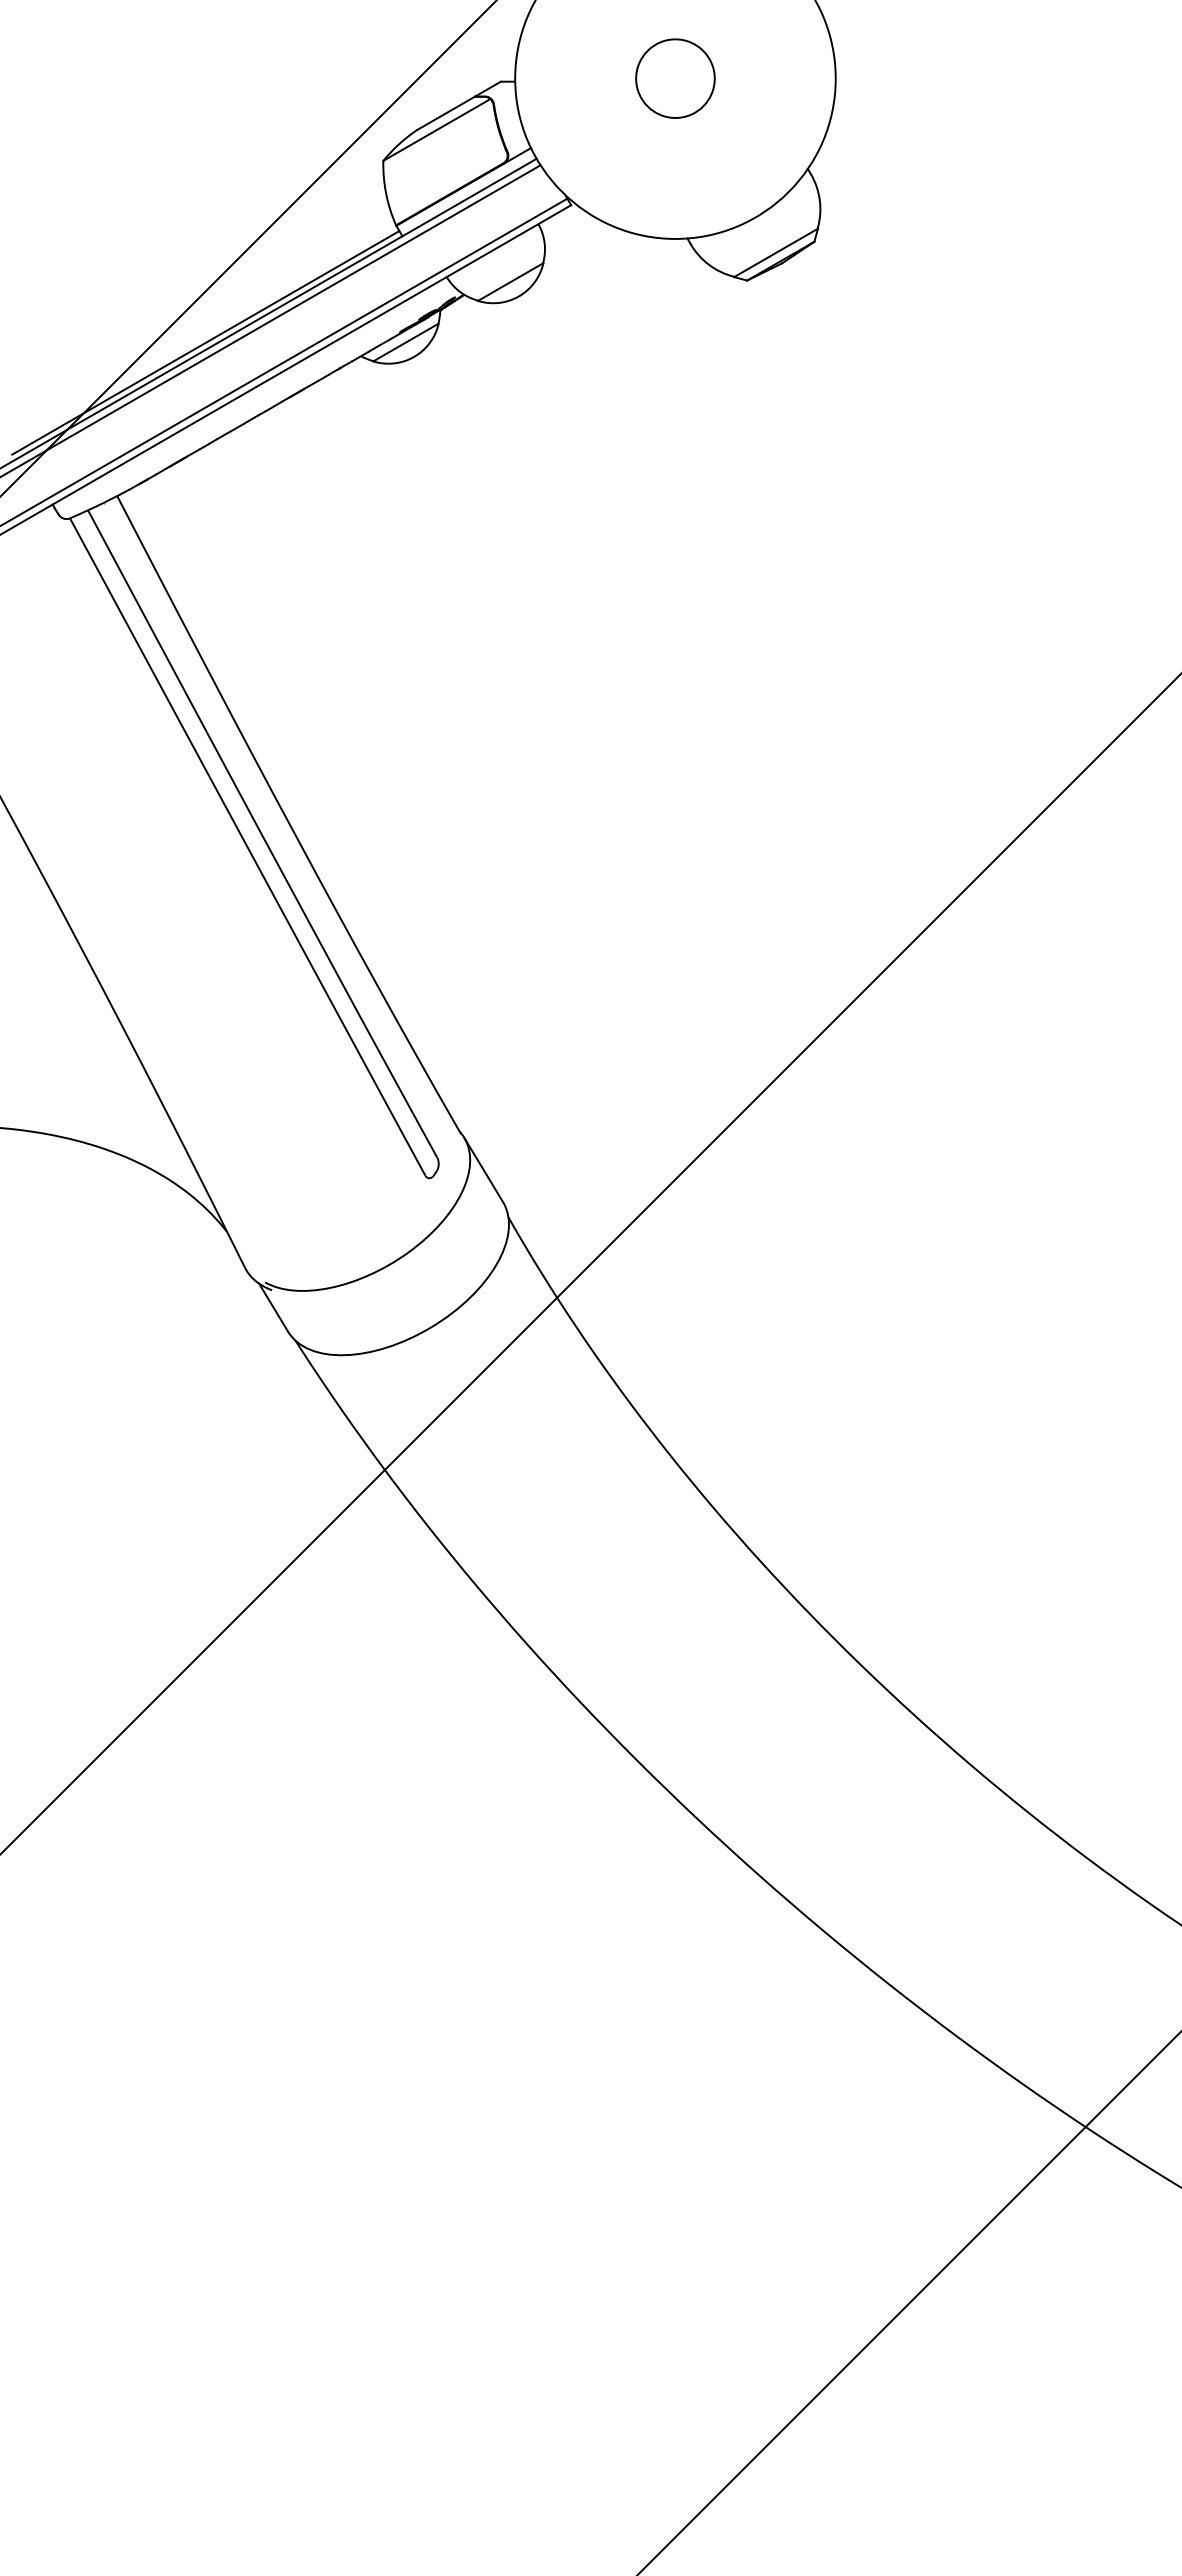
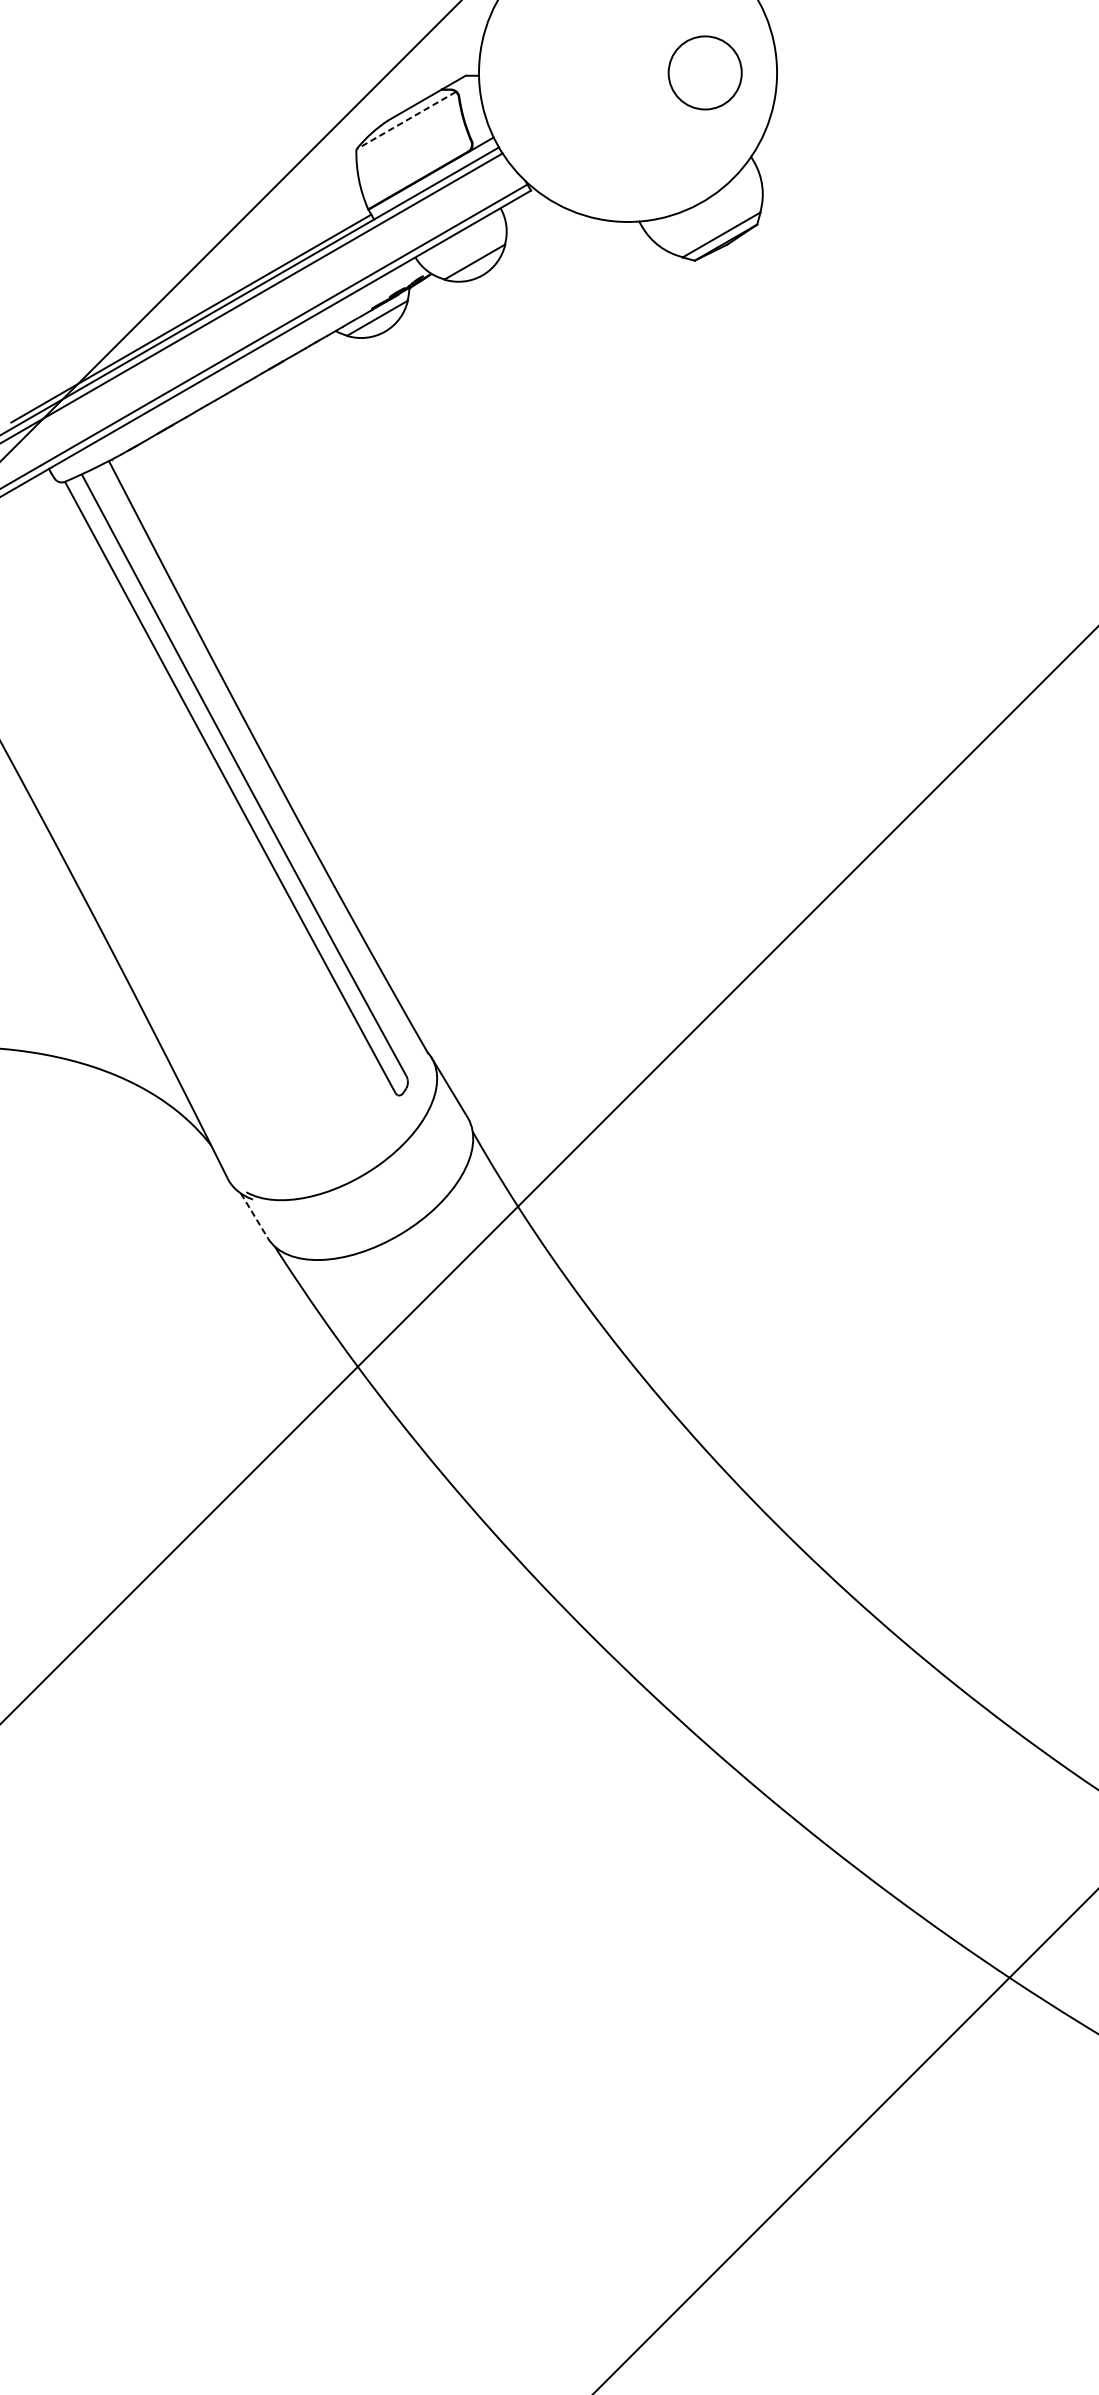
circle: (675, 78) -> (705, 72), moved
line: (436, 130) -> (405, 121), solid -> dashed
line: (273, 1308) -> (254, 1216), solid -> dashed

